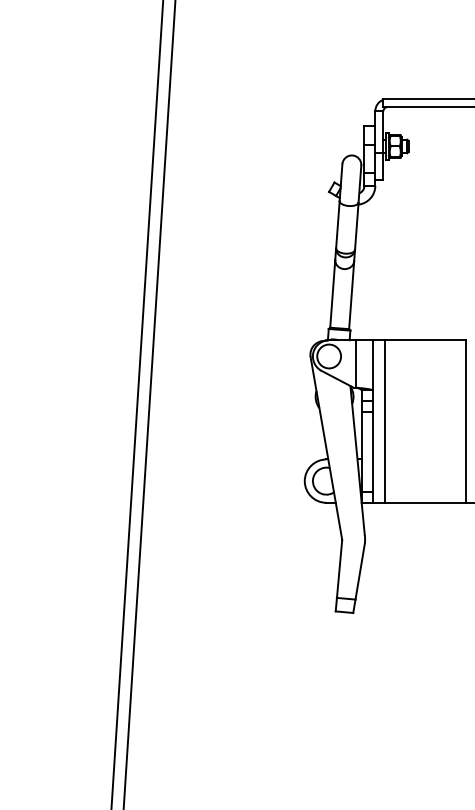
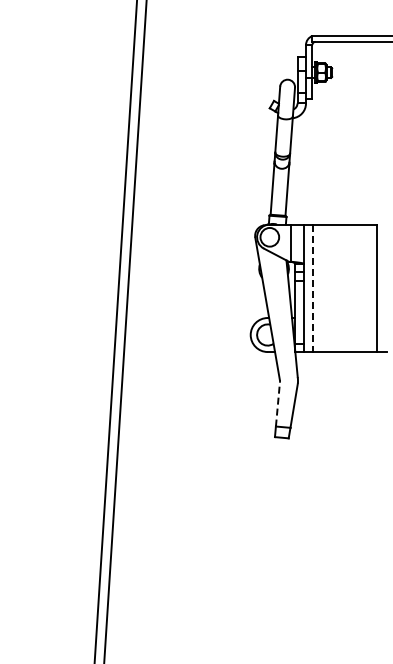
line: (384, 421) -> (313, 288), solid -> dashed
line: (340, 568) -> (278, 403), solid -> dashed

